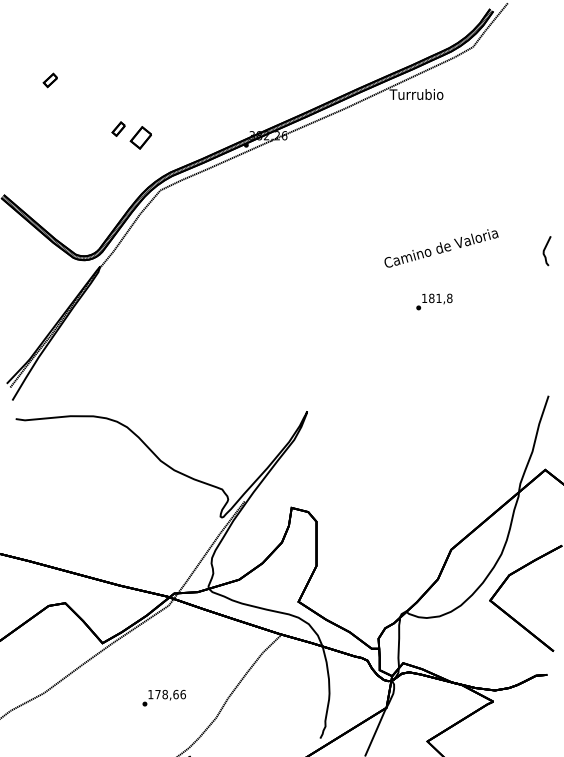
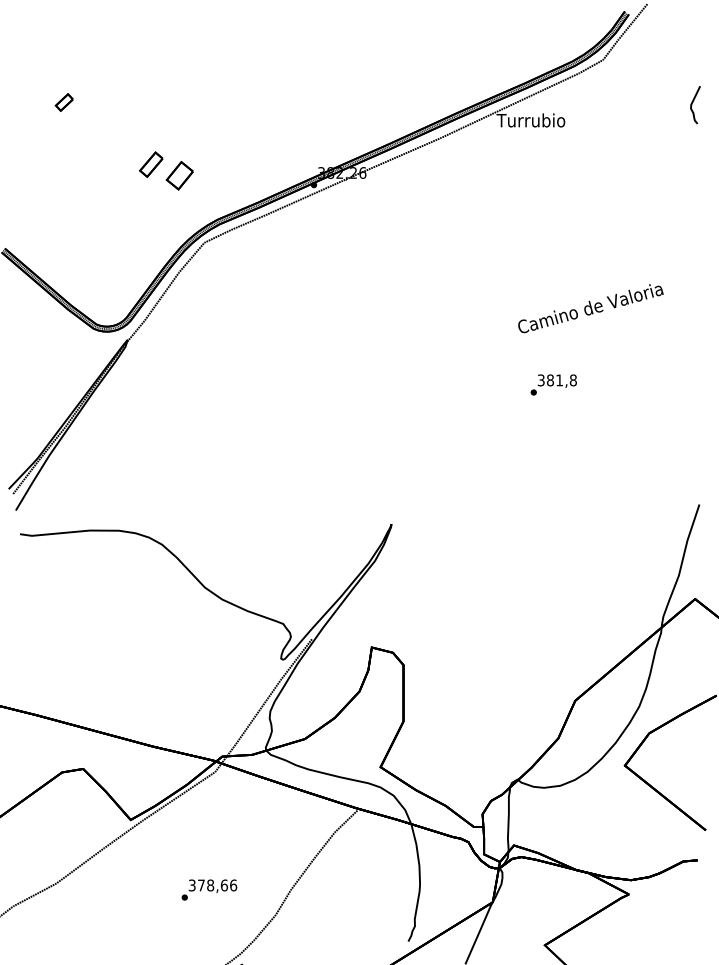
part: (118, 129) -> (151, 164), size x1.43
text: (441, 248) -> (590, 308), moved
curve: (544, 251) -> (692, 105), moved
text: (423, 298) -> (540, 380), 181,8 -> 381,8
text: (150, 694) -> (191, 885), 178,66 -> 378,66

